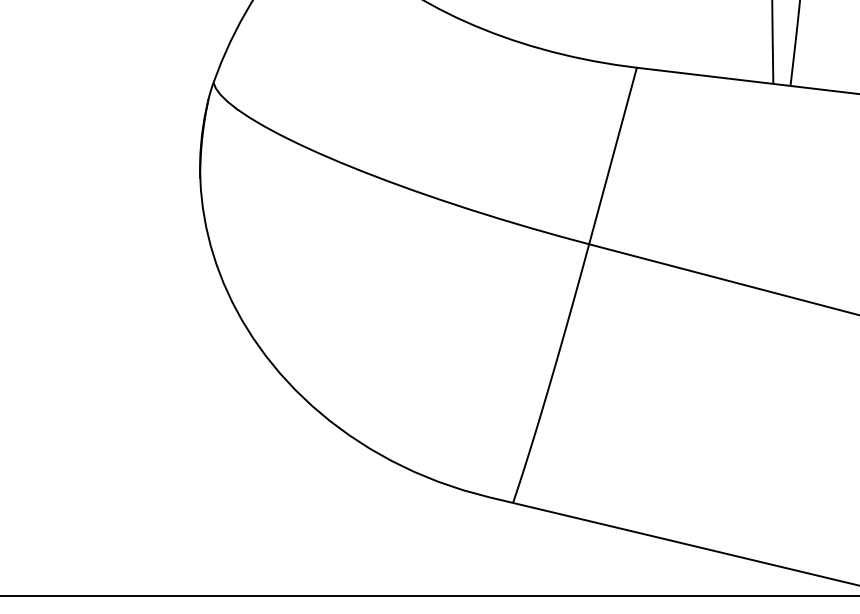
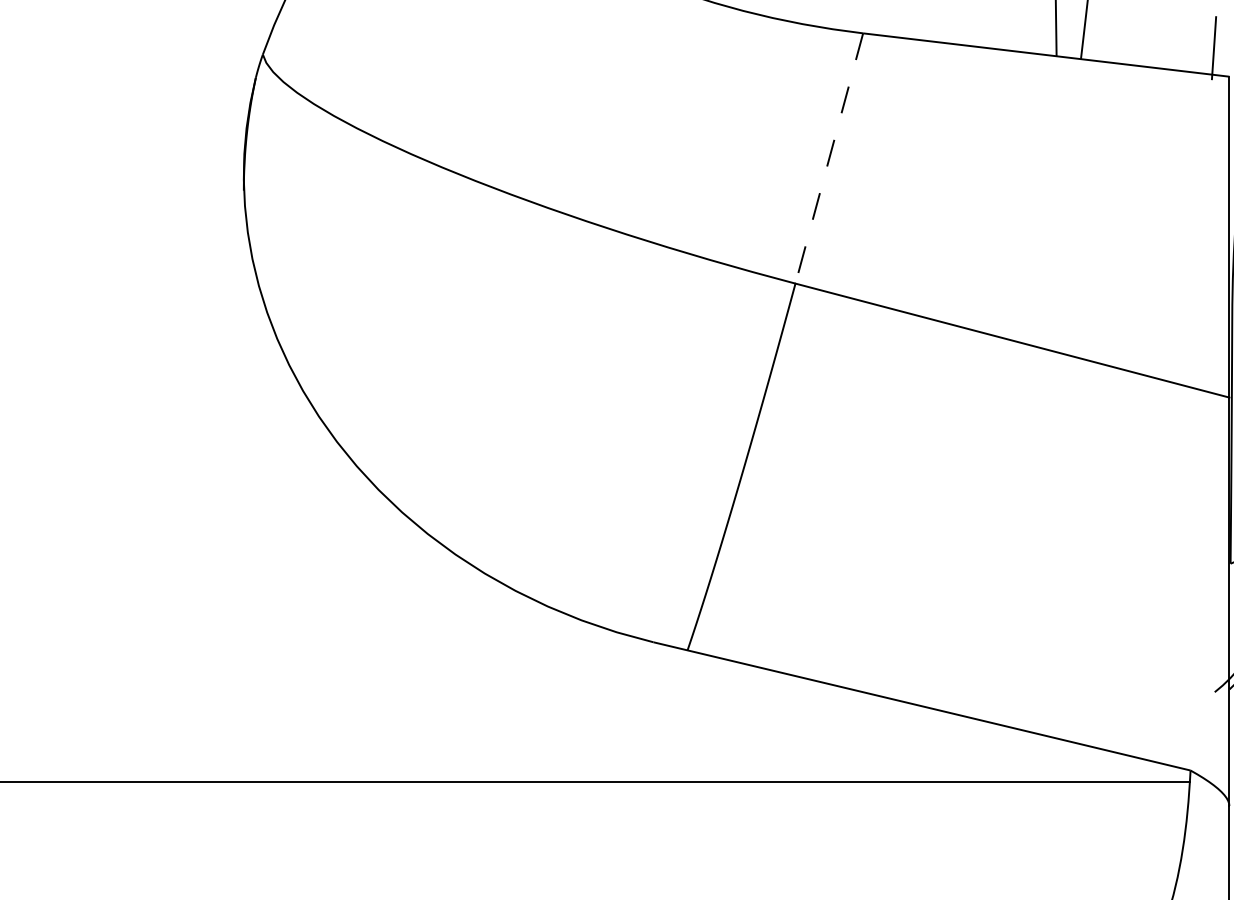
line: (613, 156) -> (829, 158), solid -> dashed

